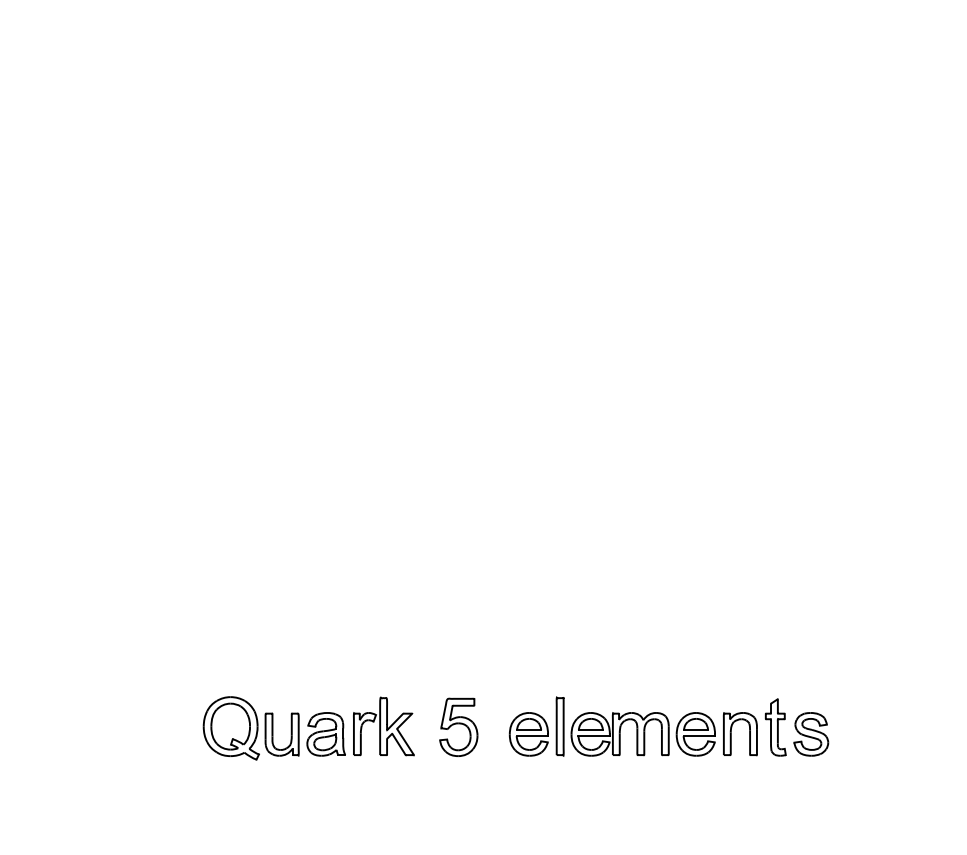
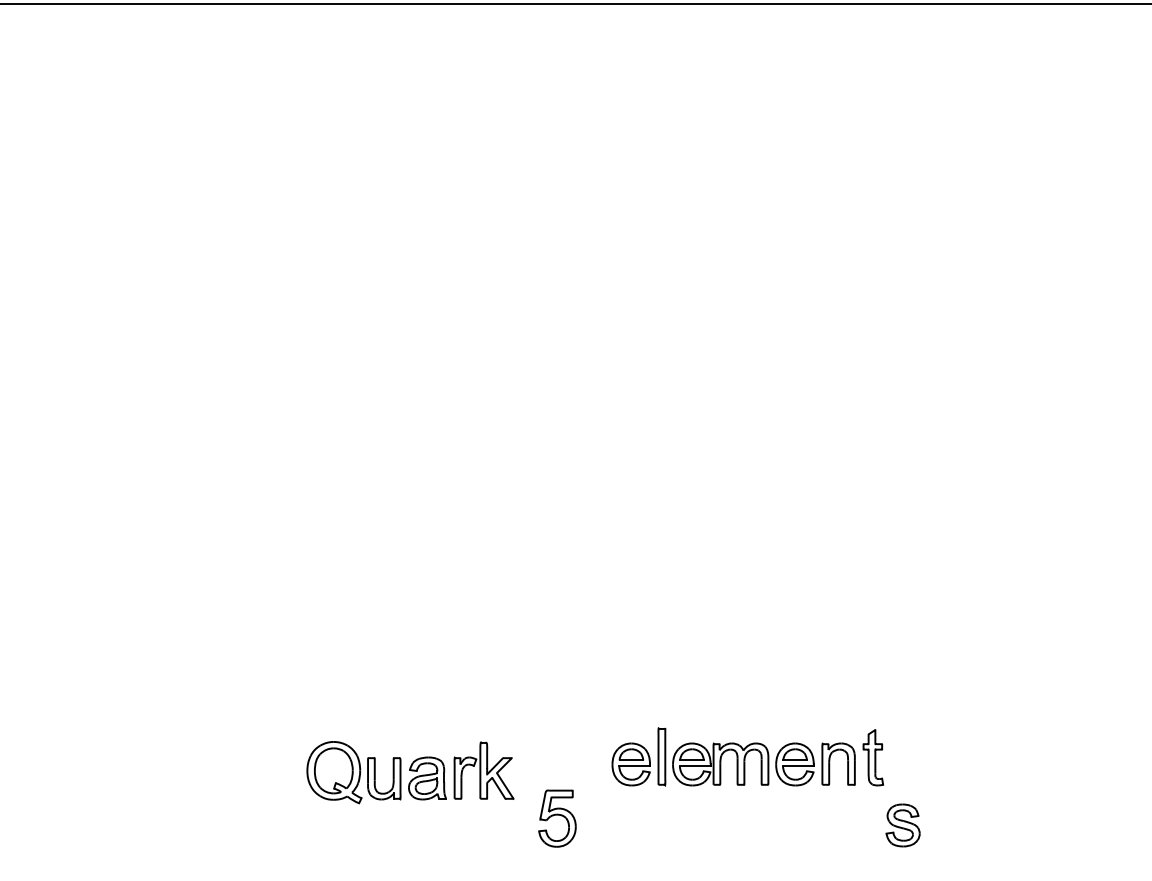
part: (647, 726) -> (747, 756), moved
part: (308, 728) -> (410, 772), moved

